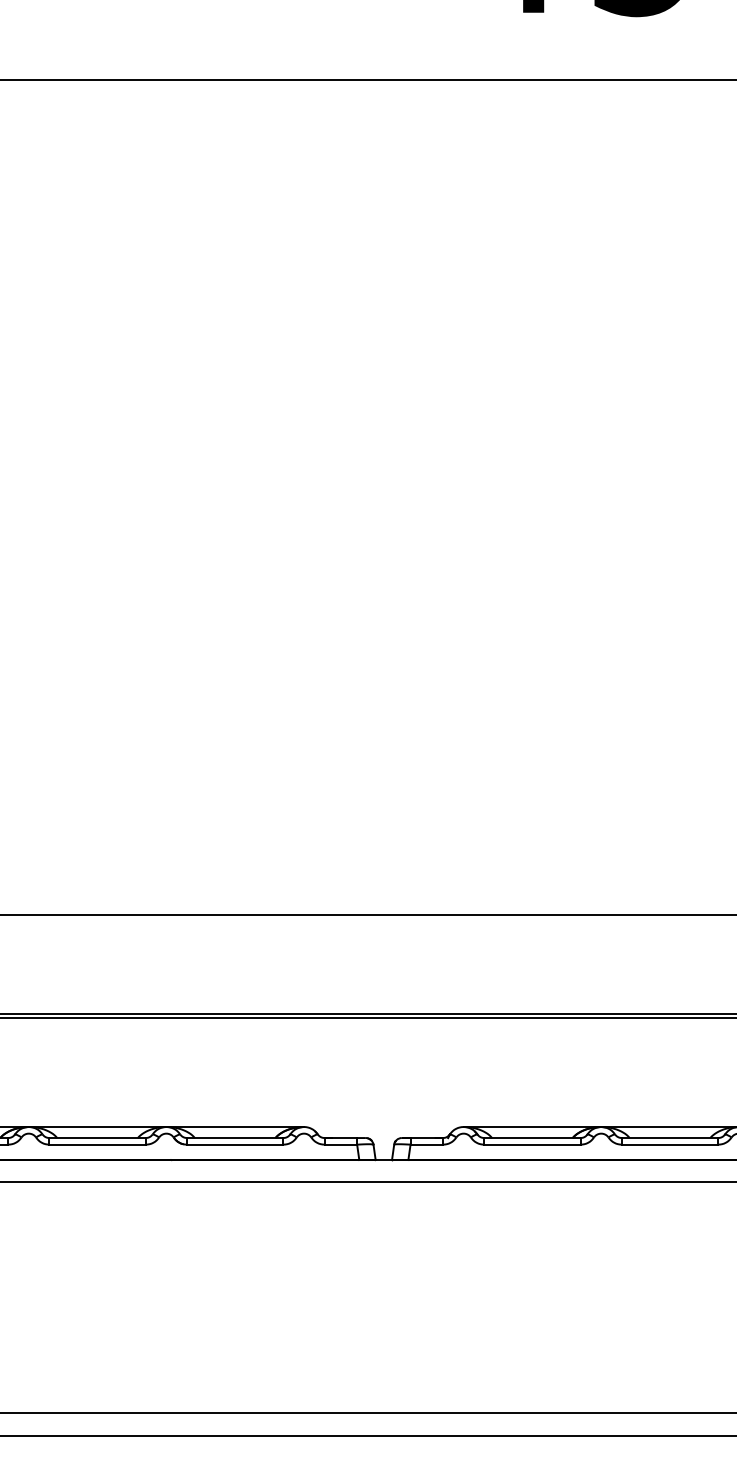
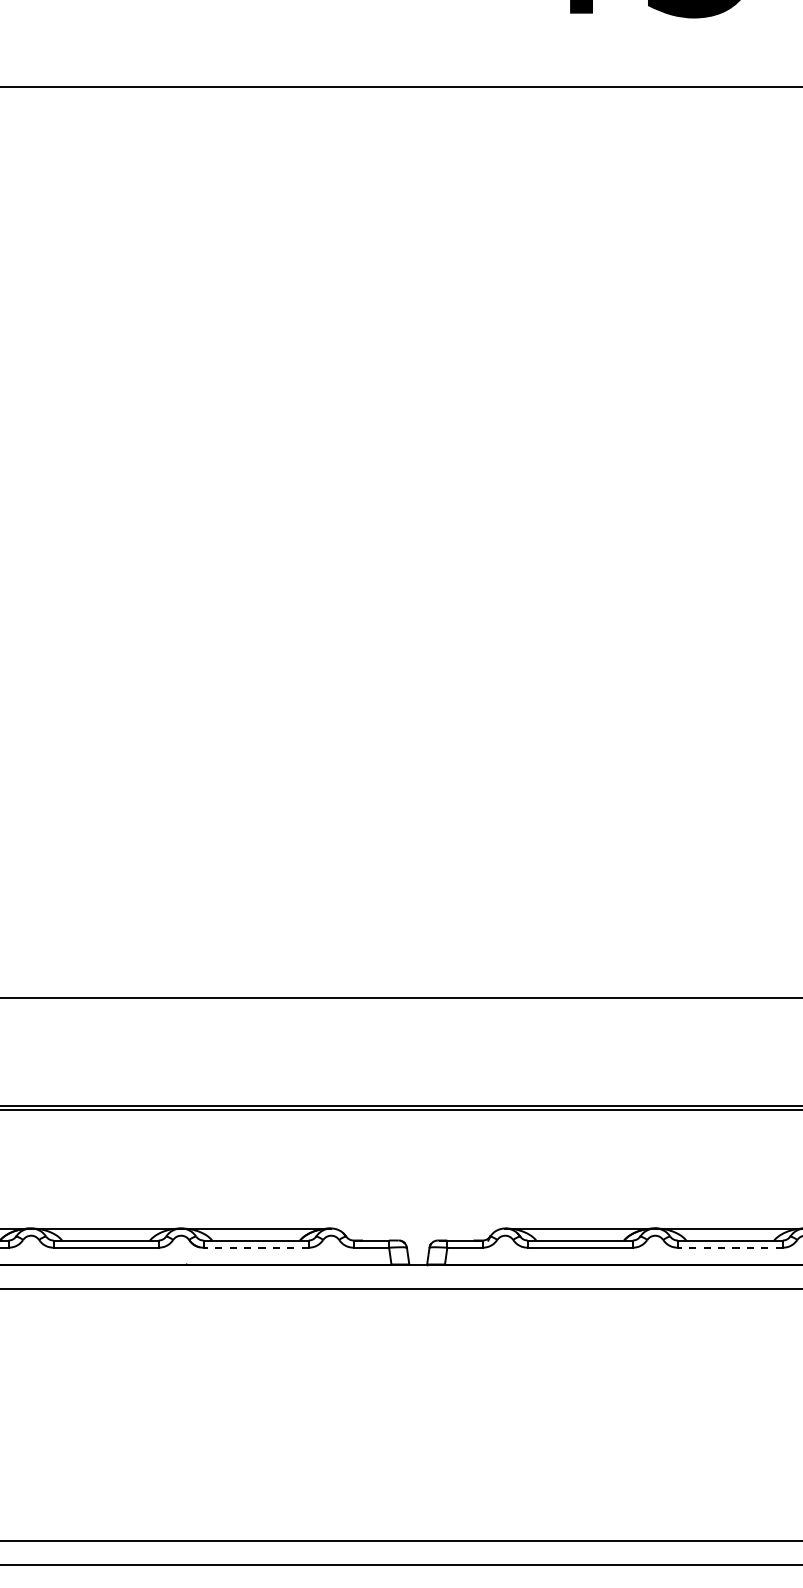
line: (235, 1144) -> (256, 1247), solid -> dashed
line: (670, 1144) -> (730, 1247), solid -> dashed

